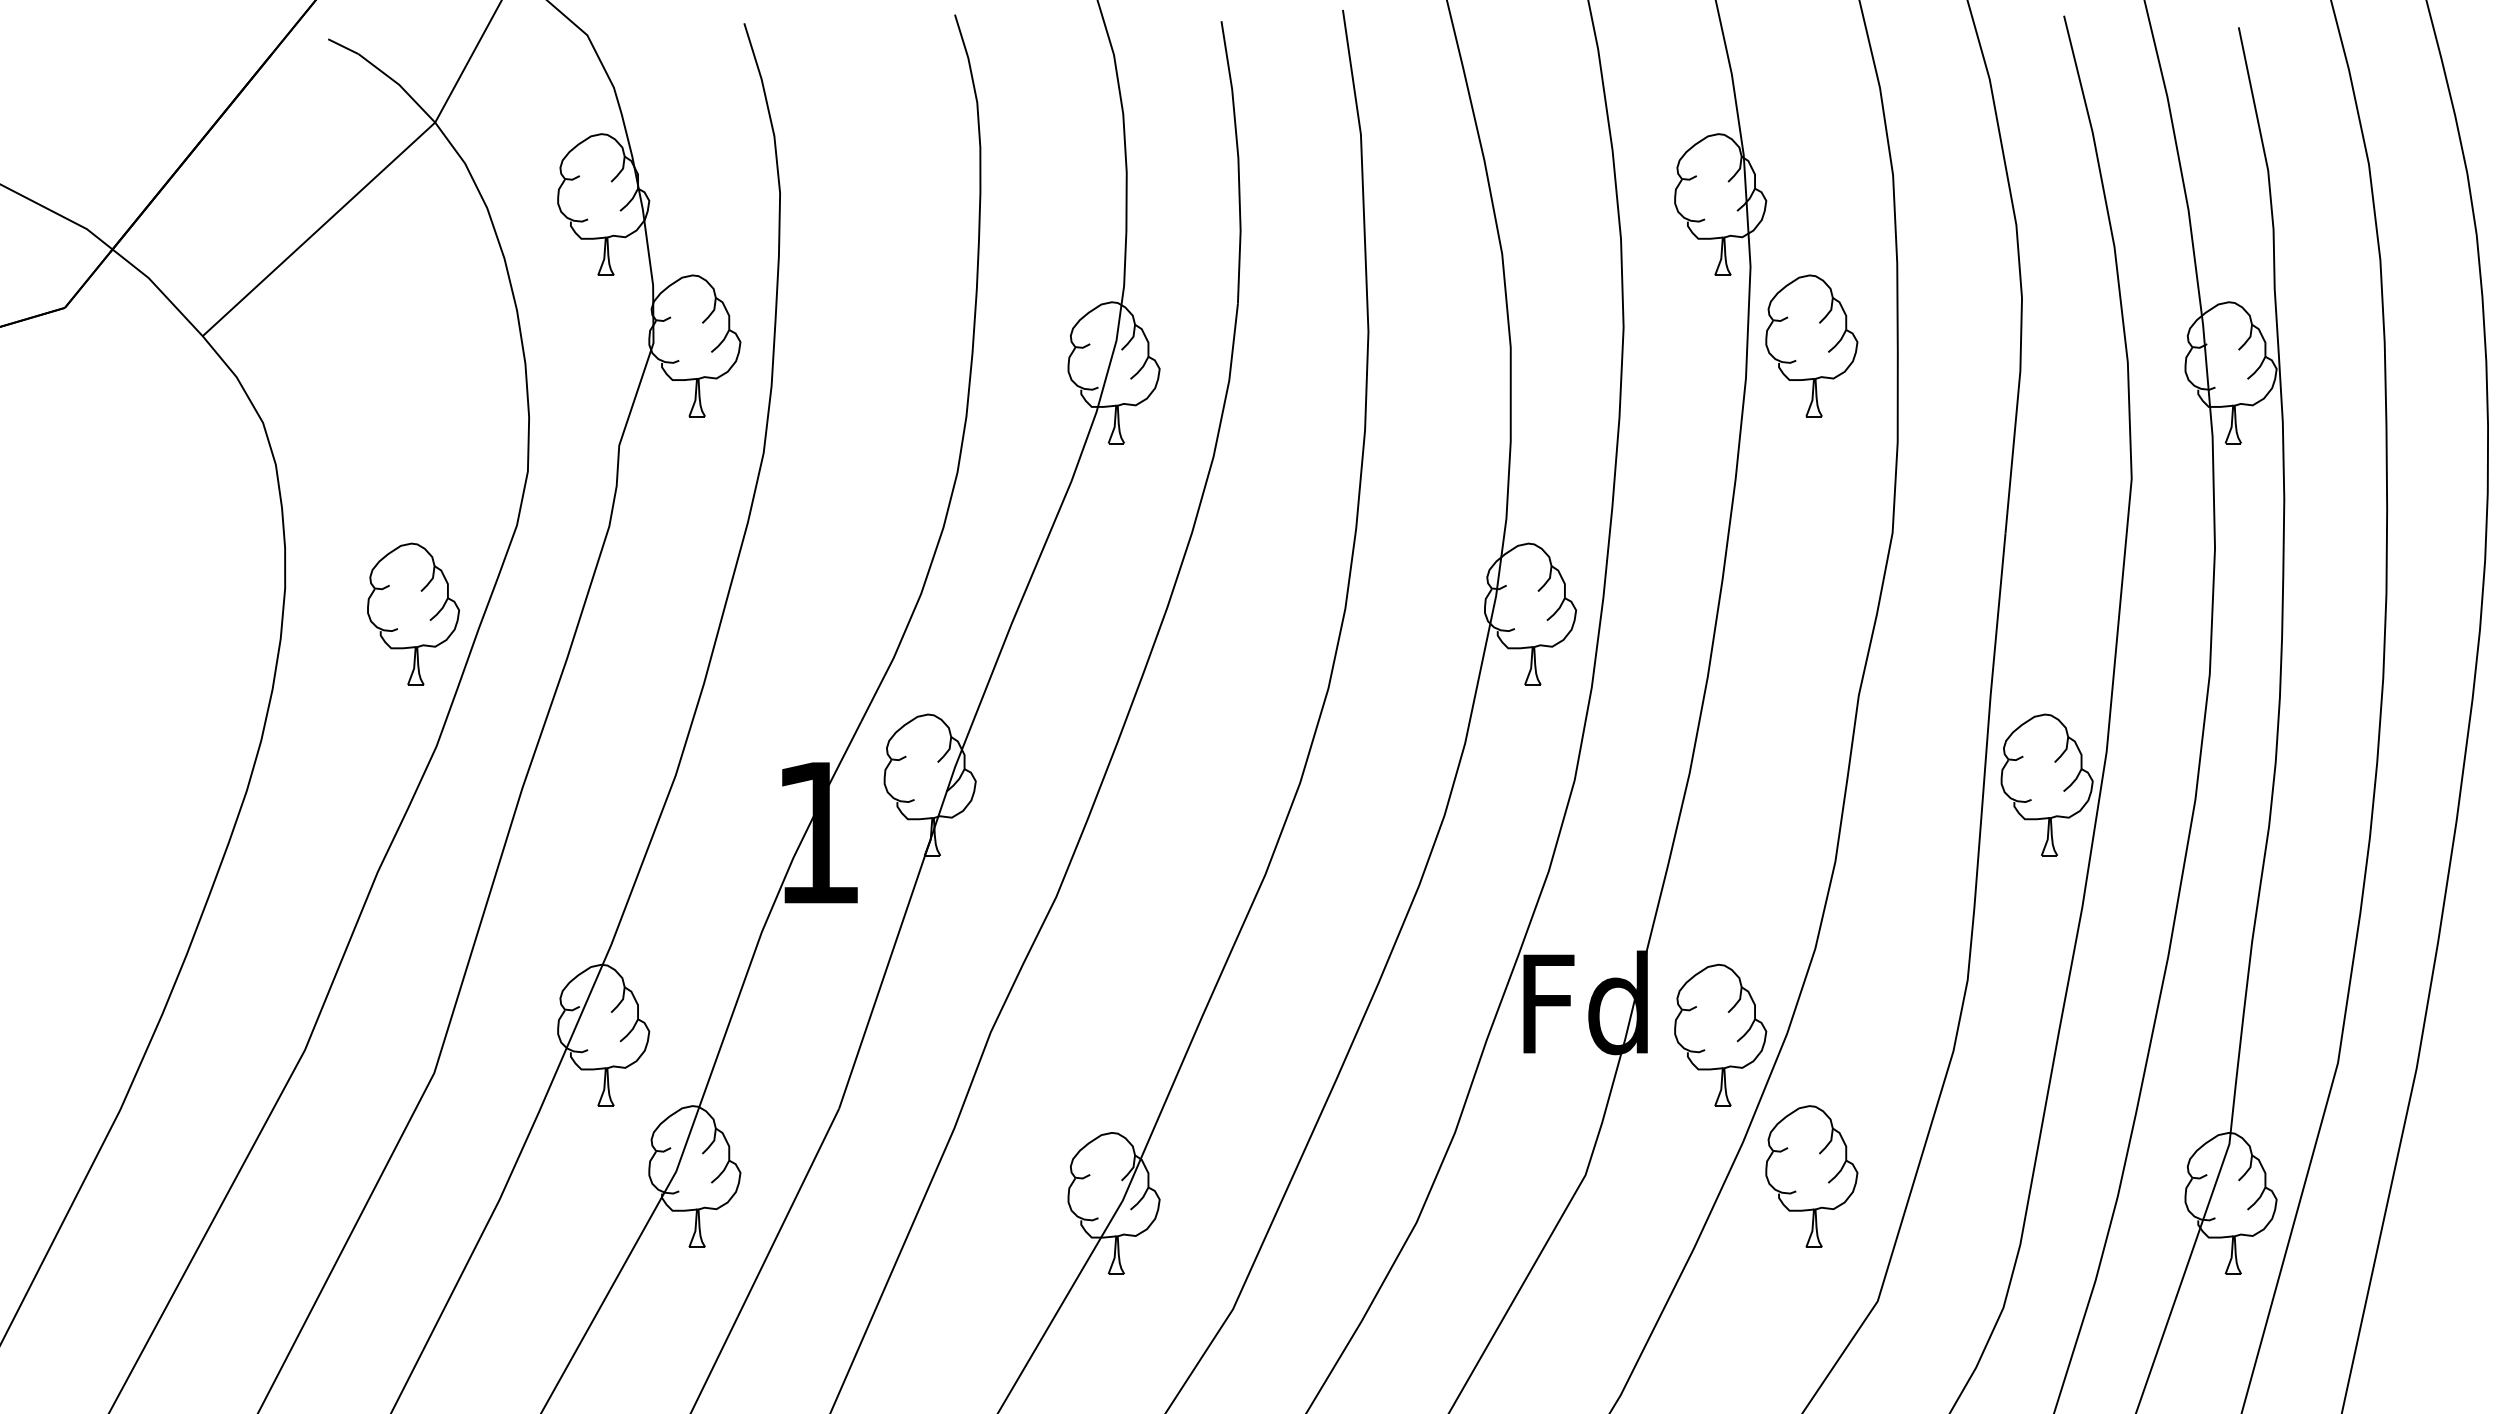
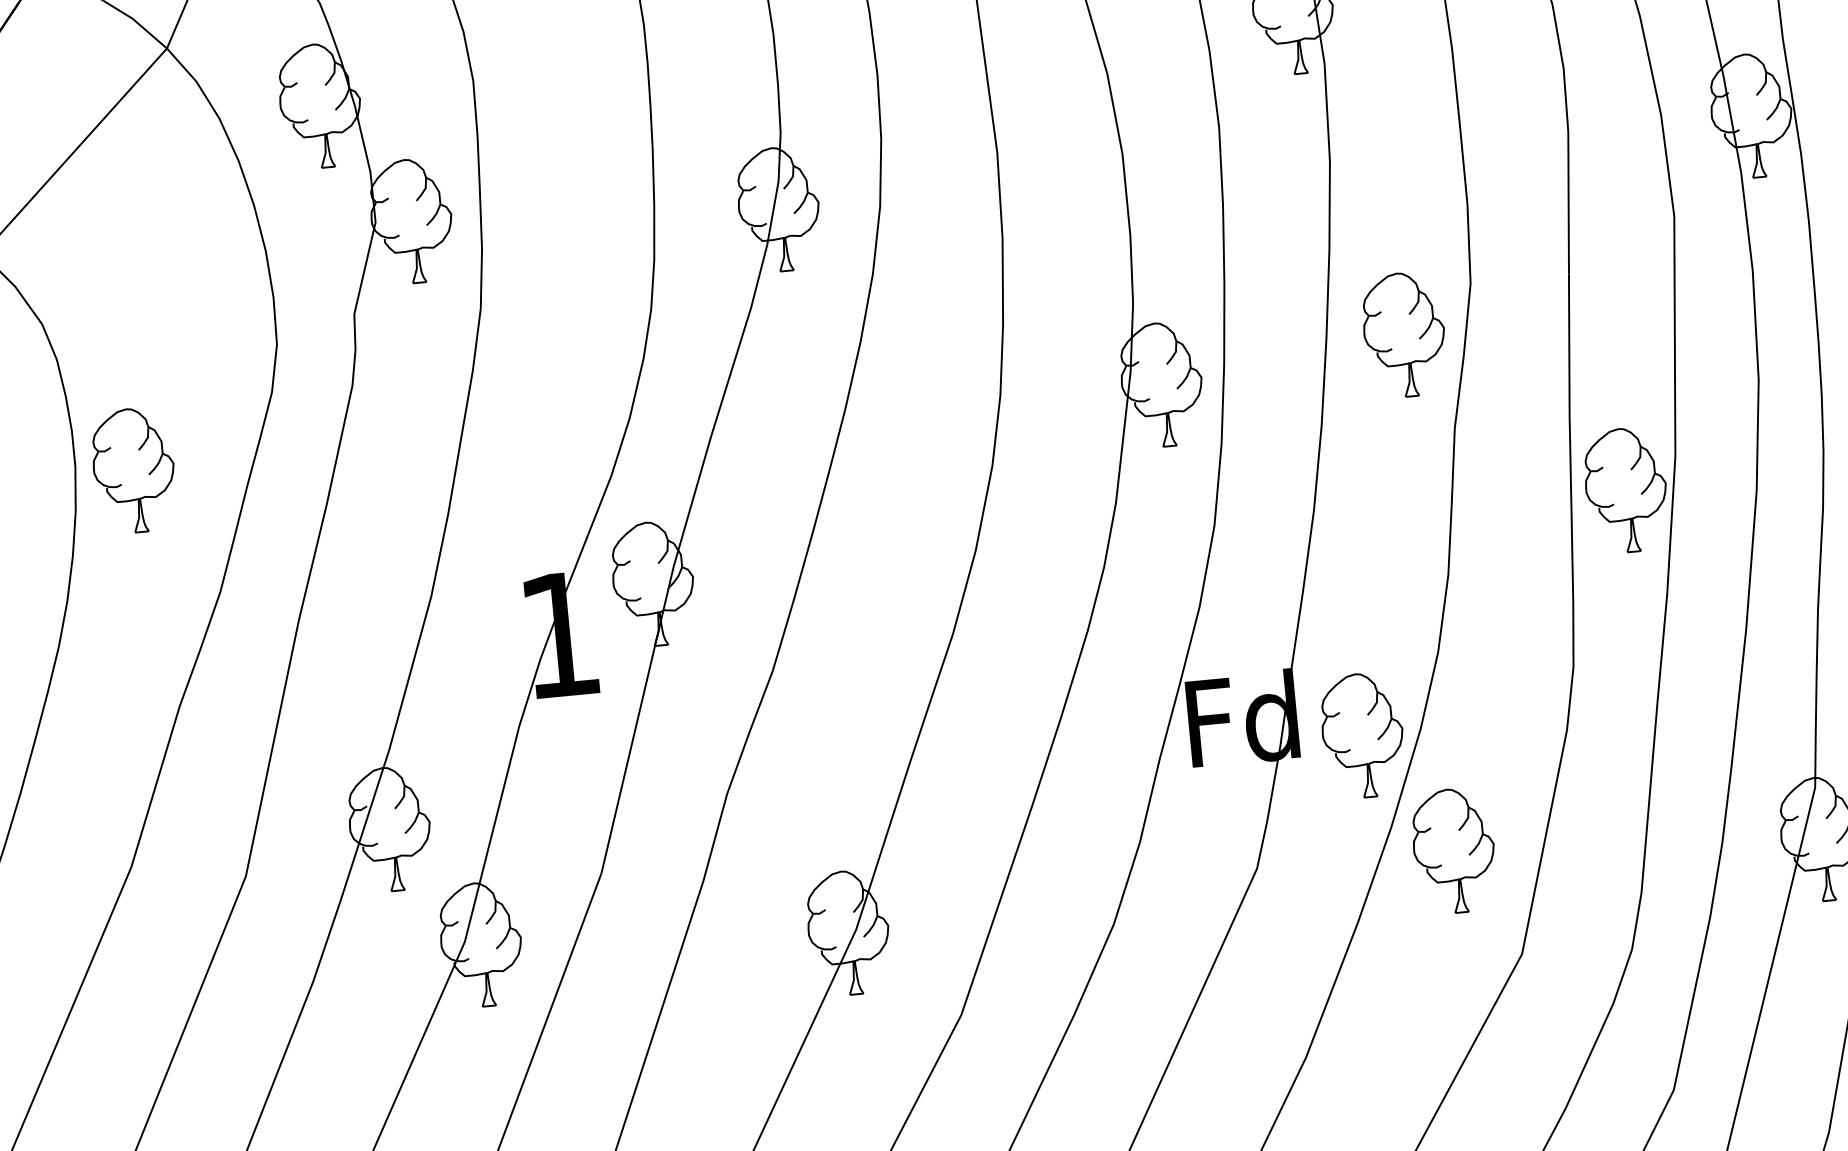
part: (1811, 345) -> (1404, 334), moved
part: (413, 613) -> (133, 469), moved

